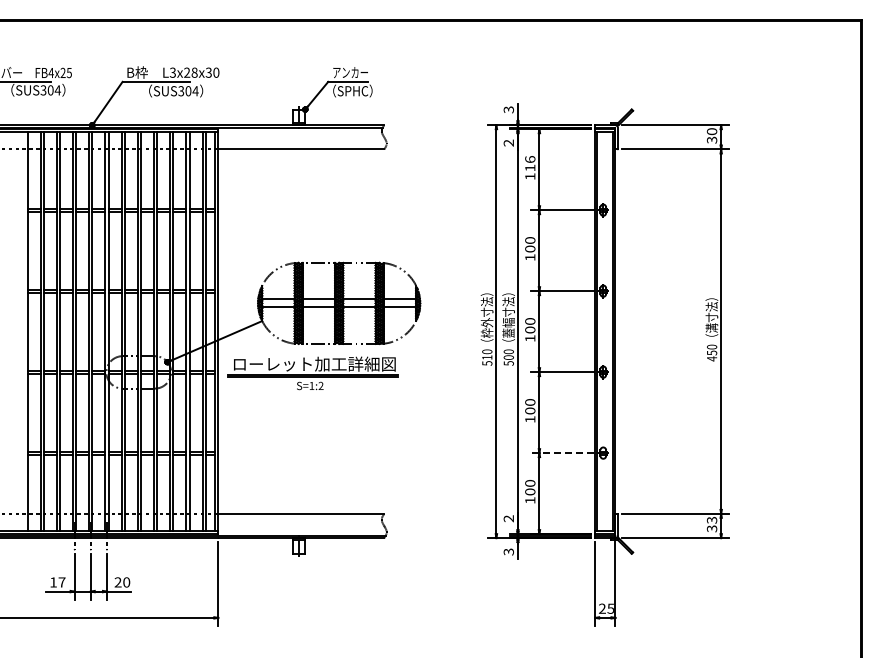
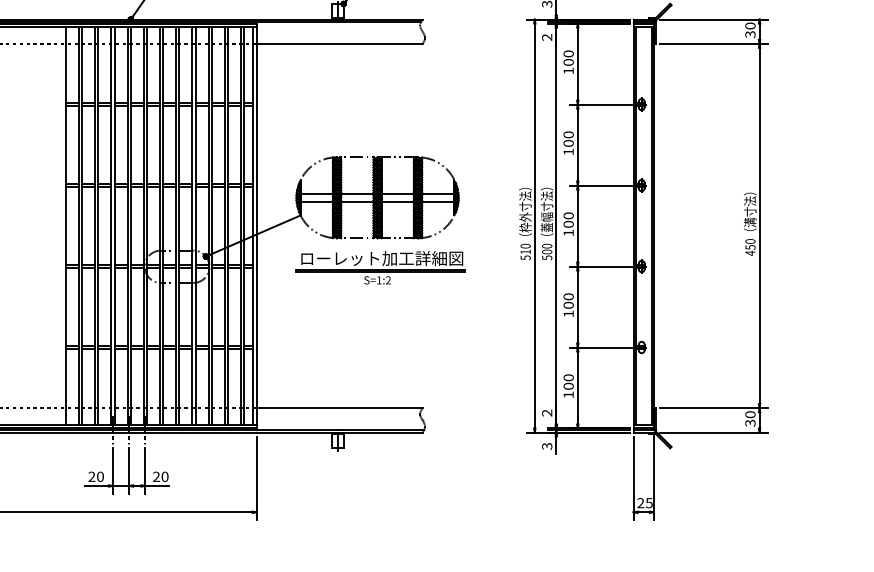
text: (530, 163) -> (568, 57), 116 -> 100
part: (312, 373) -> (379, 267), moved
line: (562, 453) -> (600, 347), dashed -> solid
text: (712, 519) -> (750, 413), 33 -> 30
text: (57, 582) -> (95, 476), 17 -> 20

